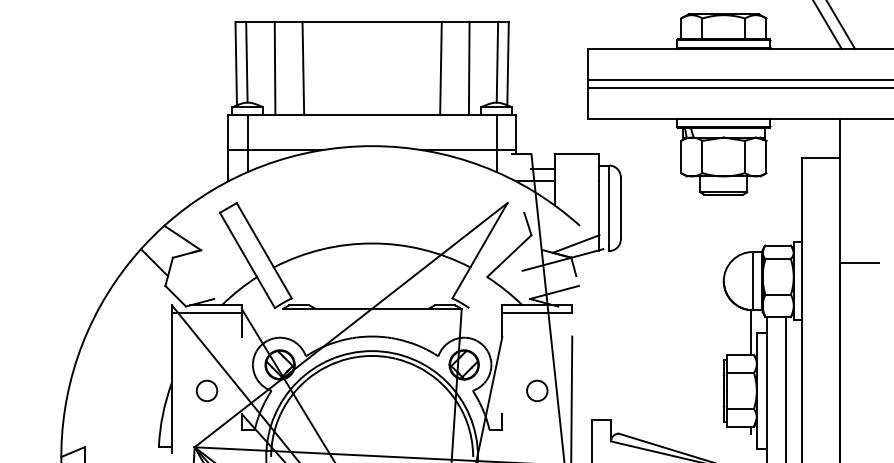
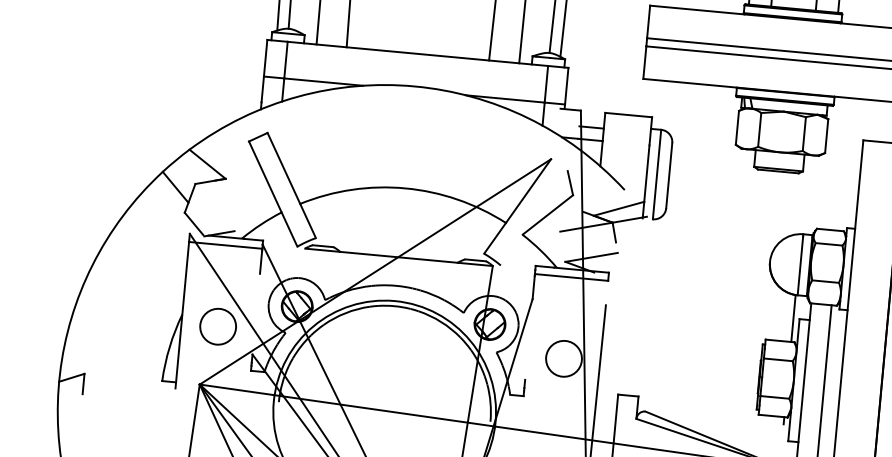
circle: (206, 390) -> (217, 326), size x1.67
circle: (537, 390) -> (564, 358), size x1.67

